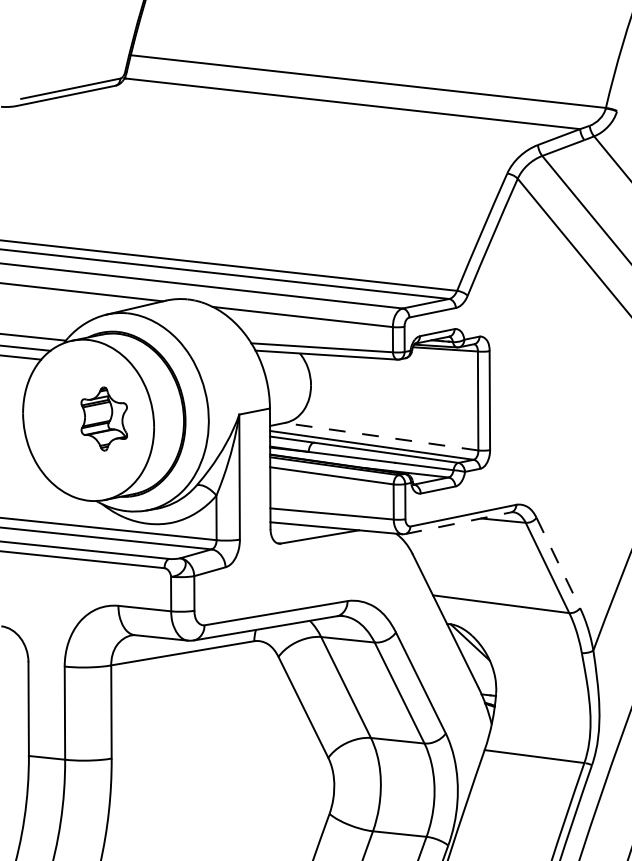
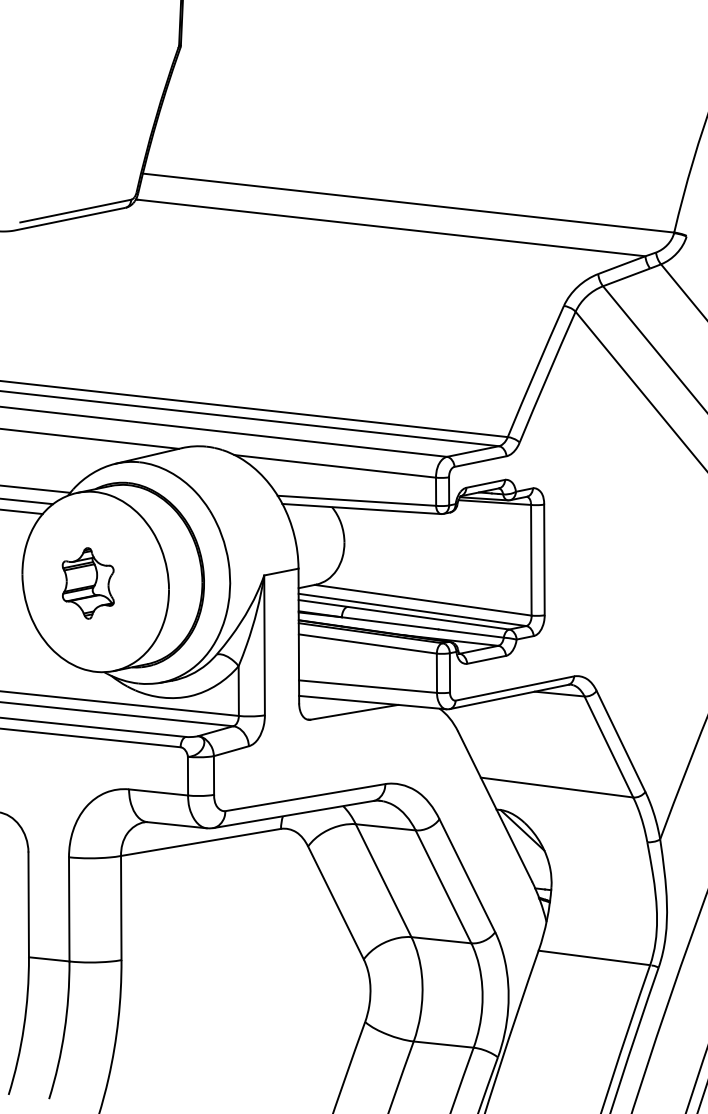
part: (103, 419) -> (87, 583), moved
line: (380, 436) -> (422, 600), dashed -> solid
line: (458, 522) -> (509, 696), dashed -> solid
line: (558, 563) -> (621, 741), dashed -> solid

